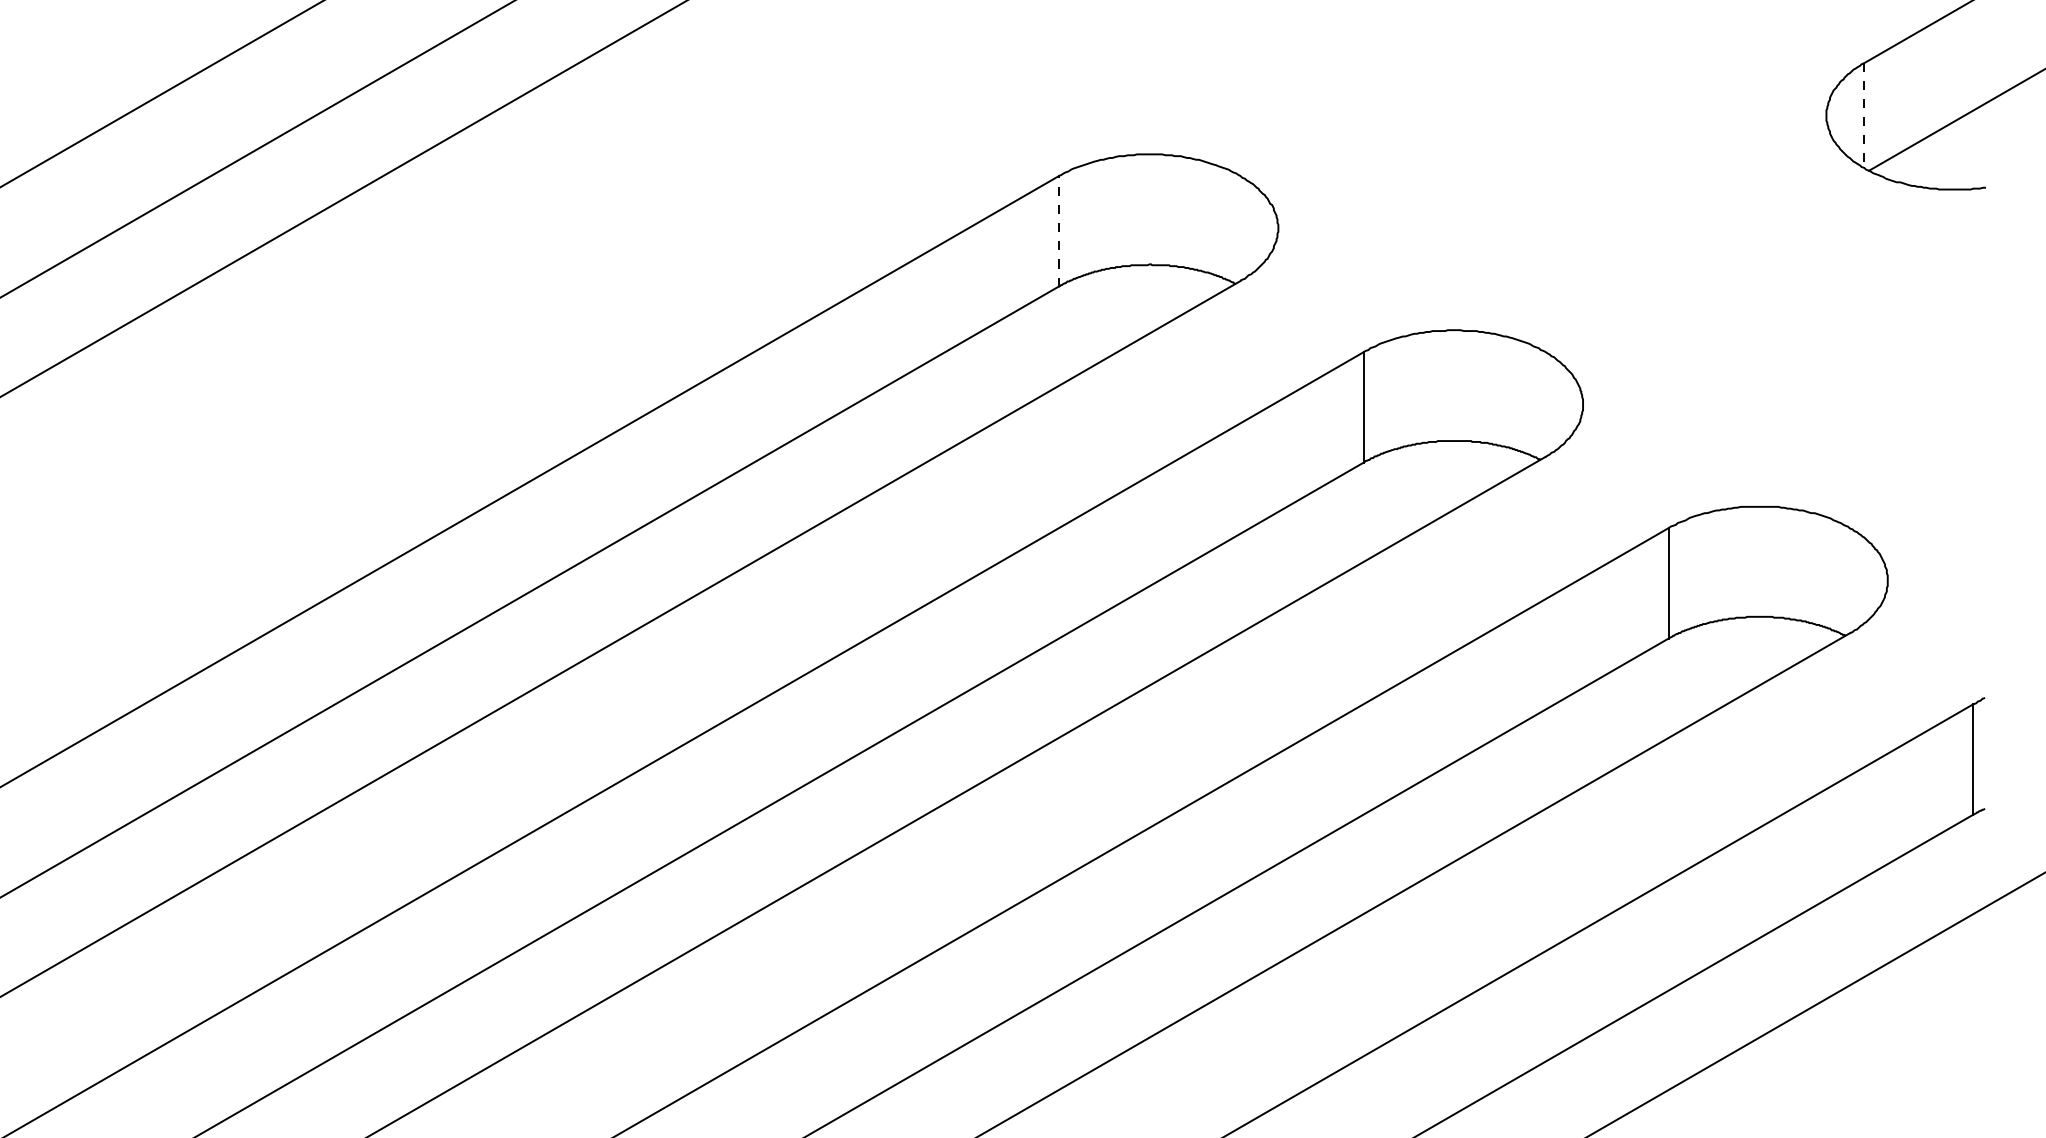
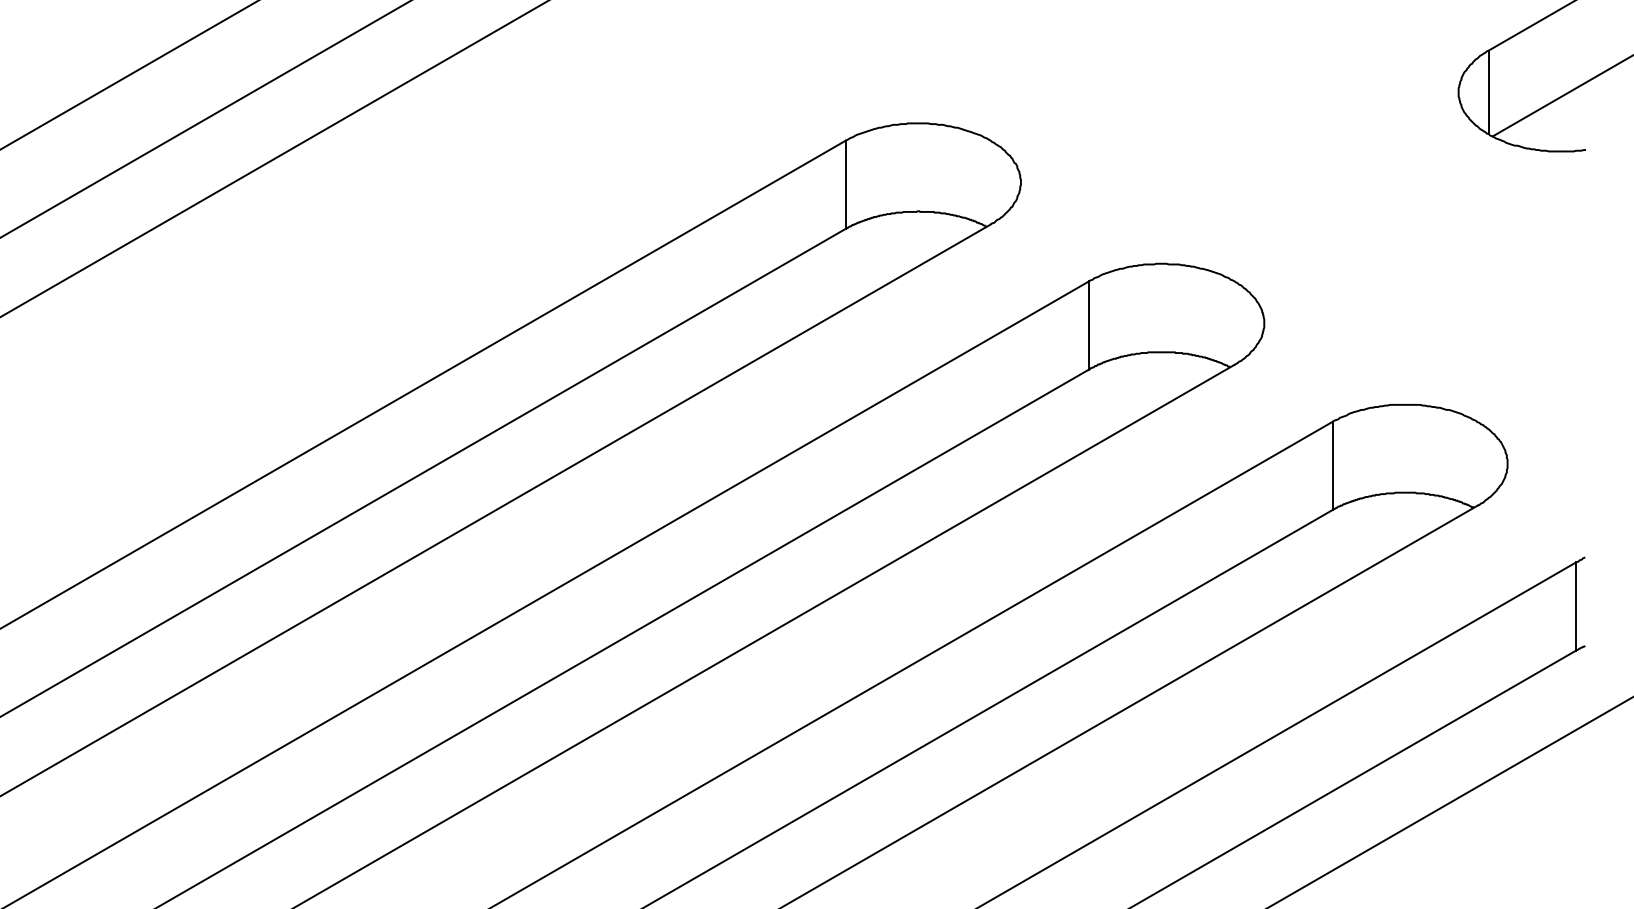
line: (1863, 115) -> (1488, 92), dashed -> solid
line: (1058, 230) -> (845, 184), dashed -> solid

